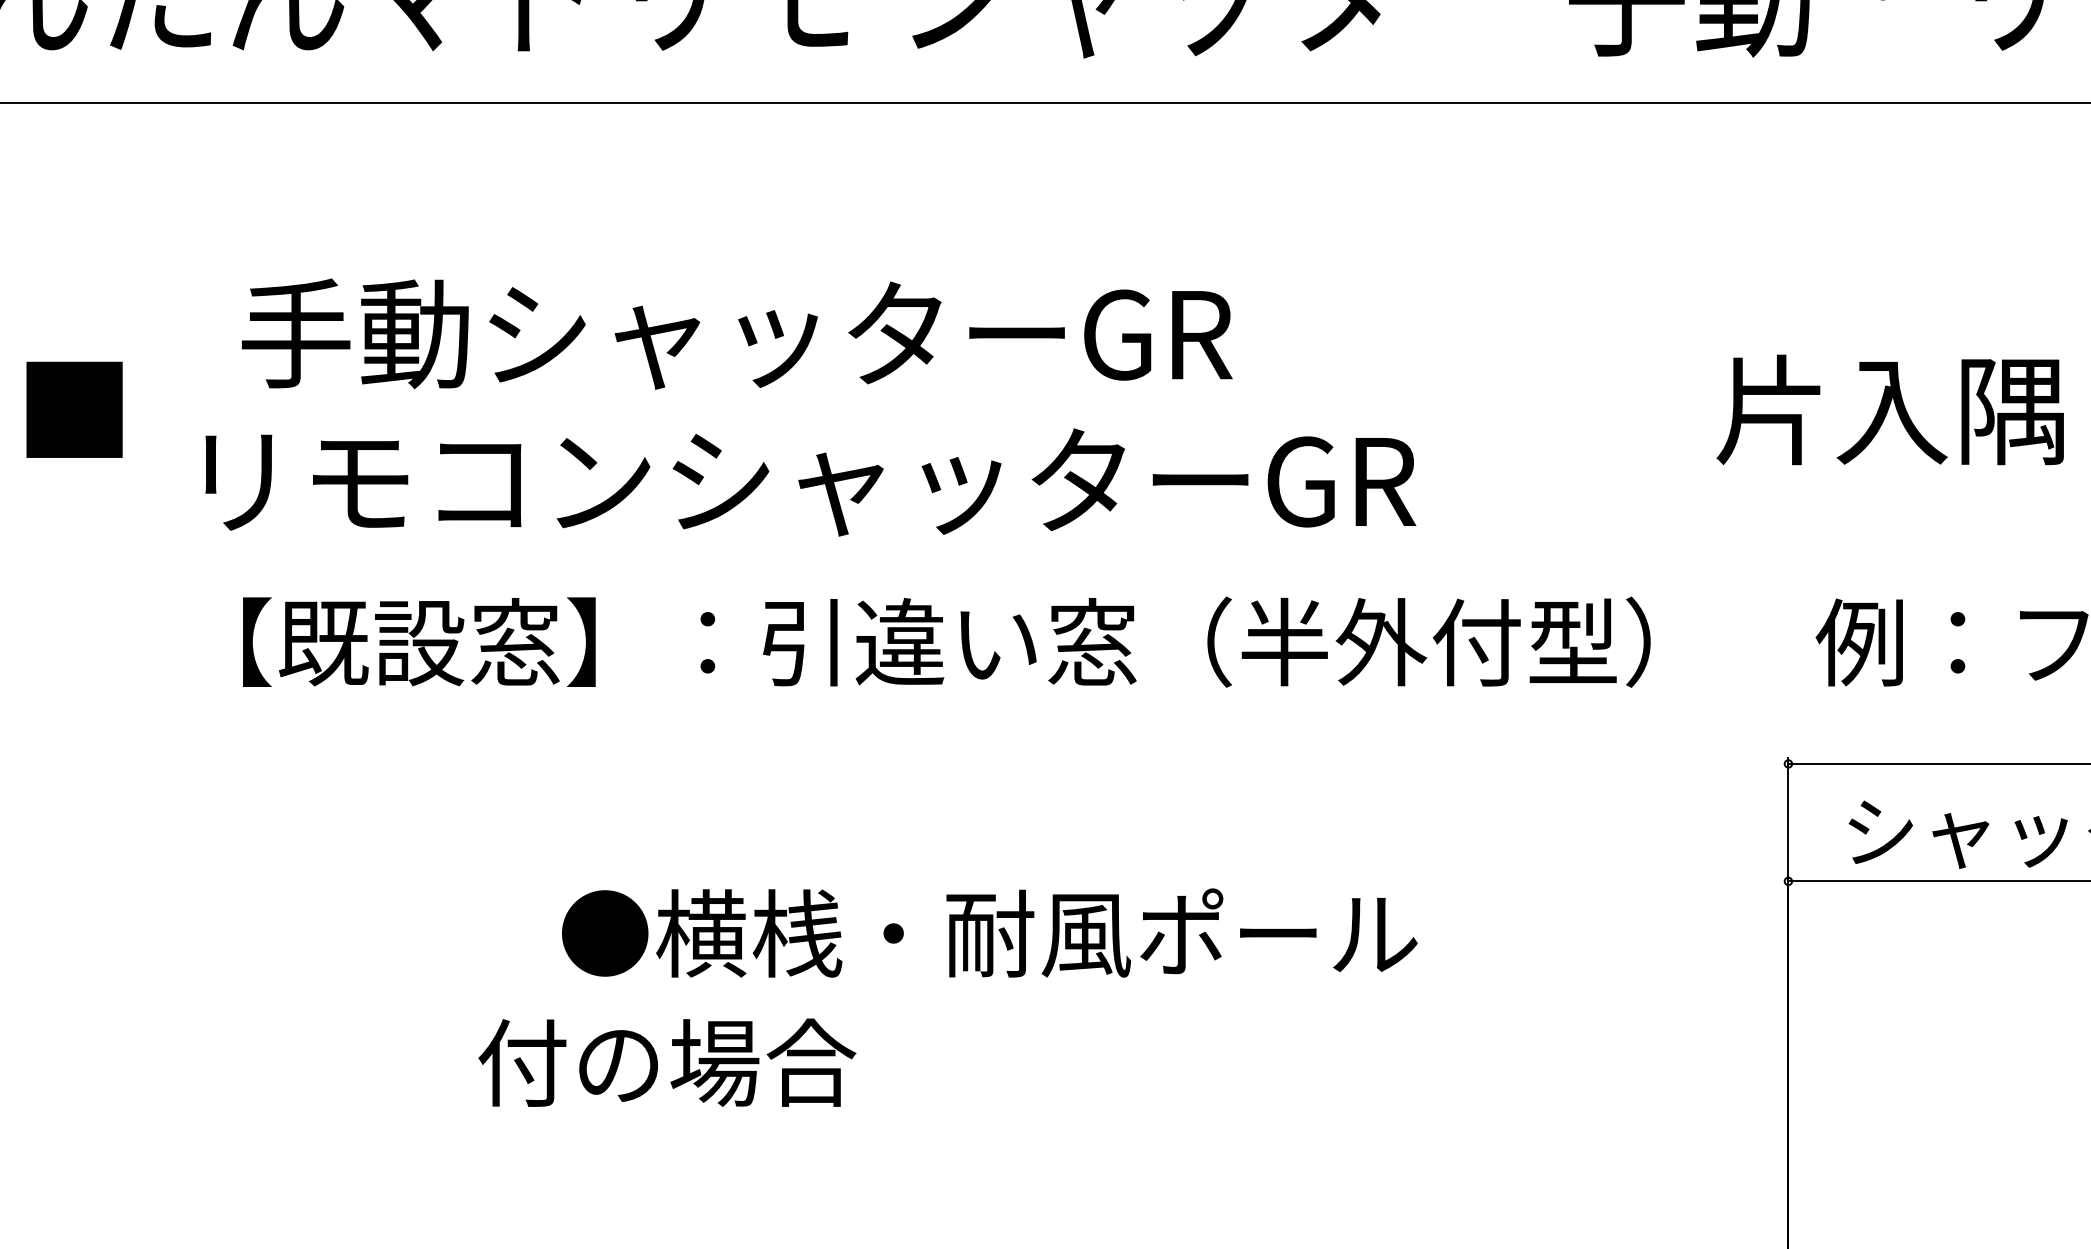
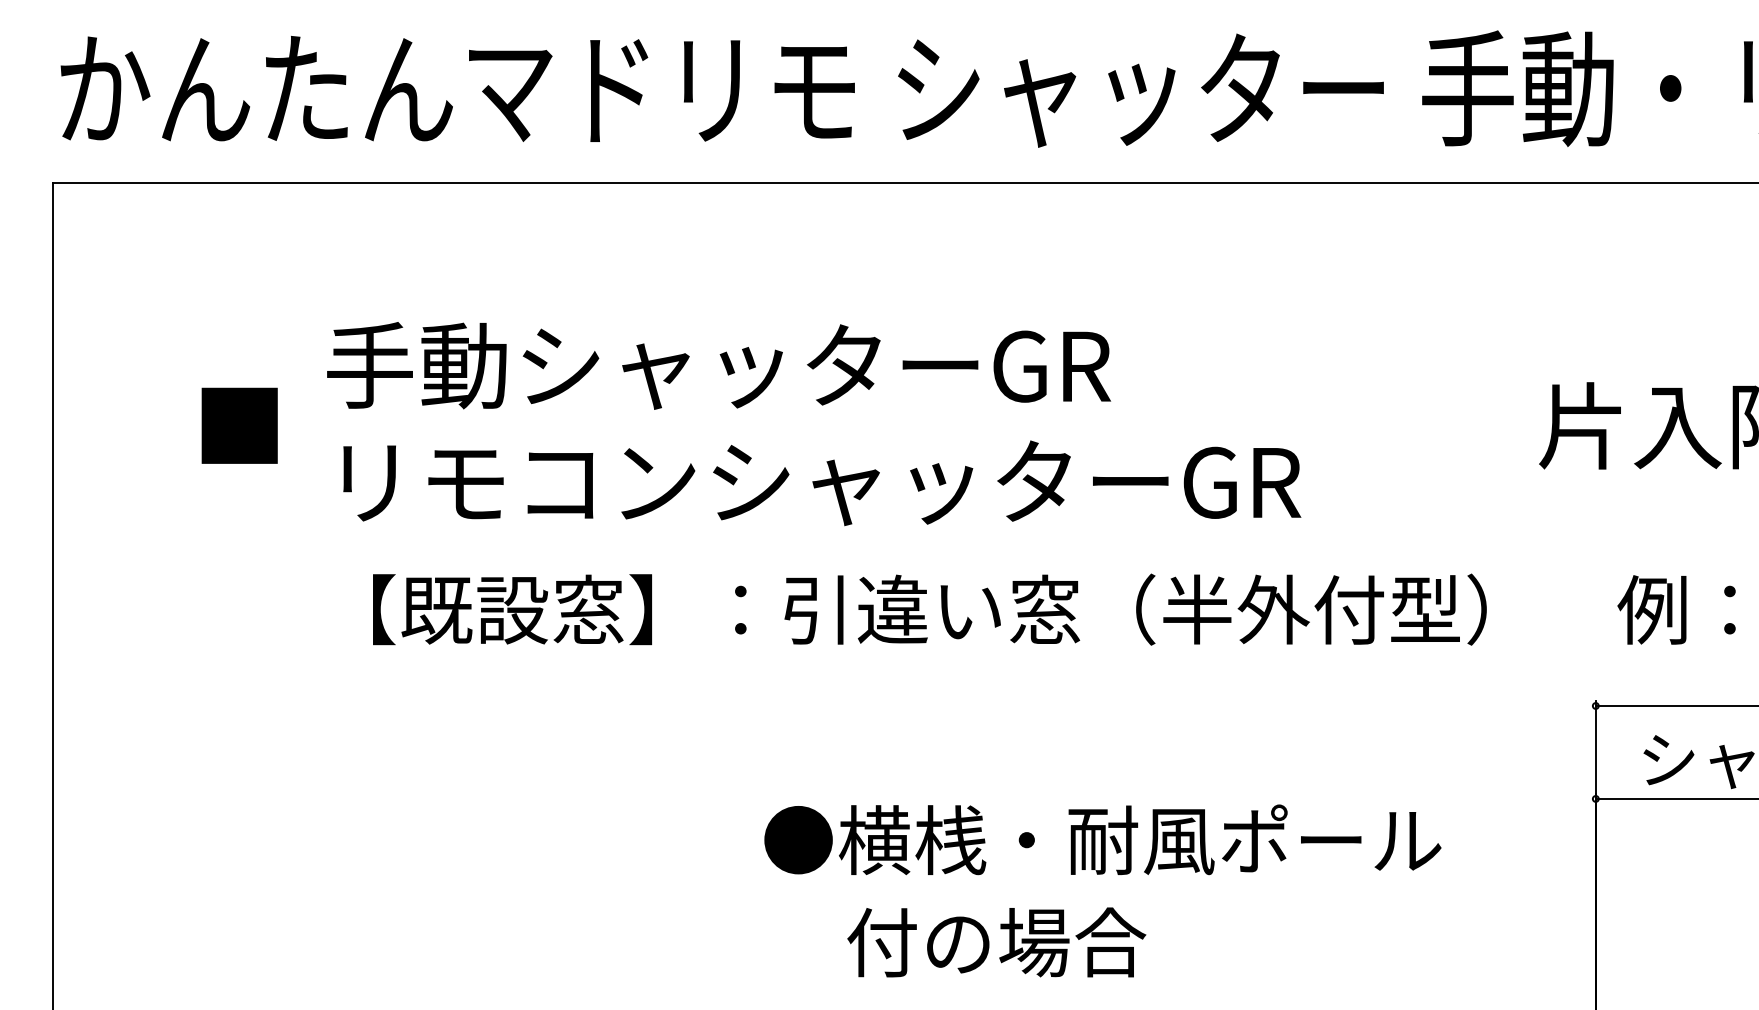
text: (736, 333) -> (718, 365), moved
text: (989, 932) -> (1102, 839), moved
text: (667, 1062) -> (996, 942), moved

